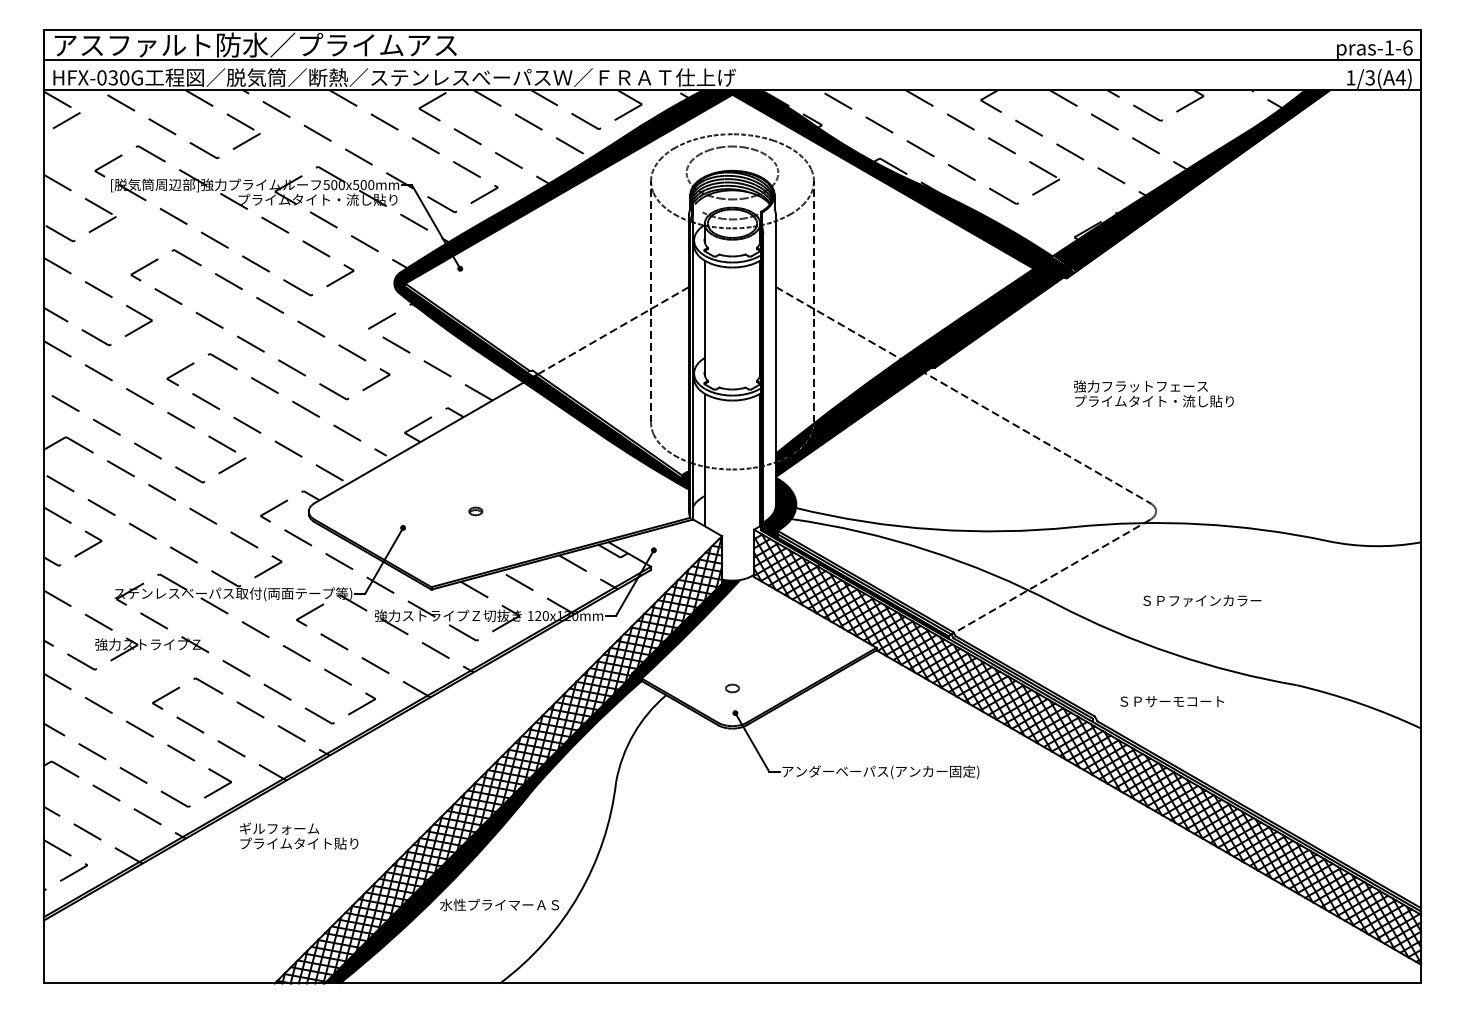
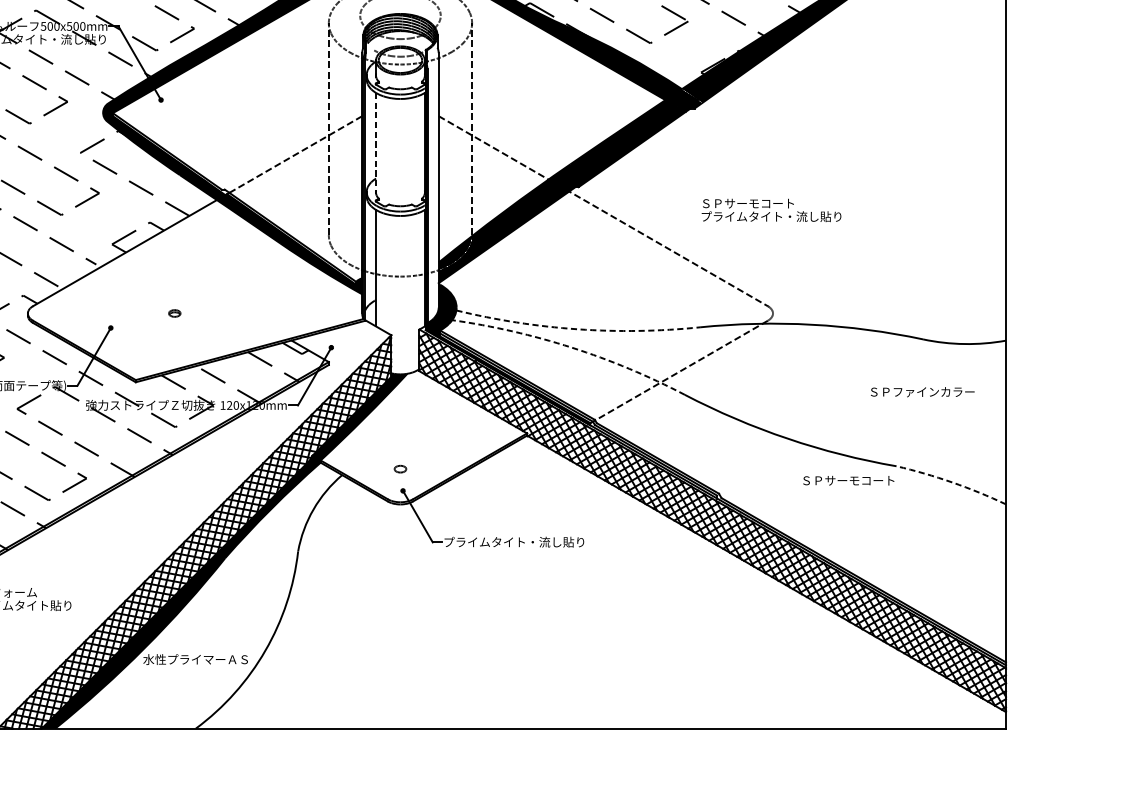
line: (704, 318) -> (375, 143), solid -> dashed
text: (1140, 386) -> (759, 203), 強力フラットフェース -> ＳＰサーモコート
arc: (933, 529) -> (577, 329), solid -> dashed
arc: (927, 550) -> (571, 347), solid -> dashed
text: (1202, 600) -> (922, 391), moved
text: (1171, 701) -> (848, 480), moved
arc: (1359, 703) -> (951, 482), solid -> dashed
text: (880, 772) -> (530, 543), アンダーベーパス(アンカー固定) -> プライムタイト・流し貼り

